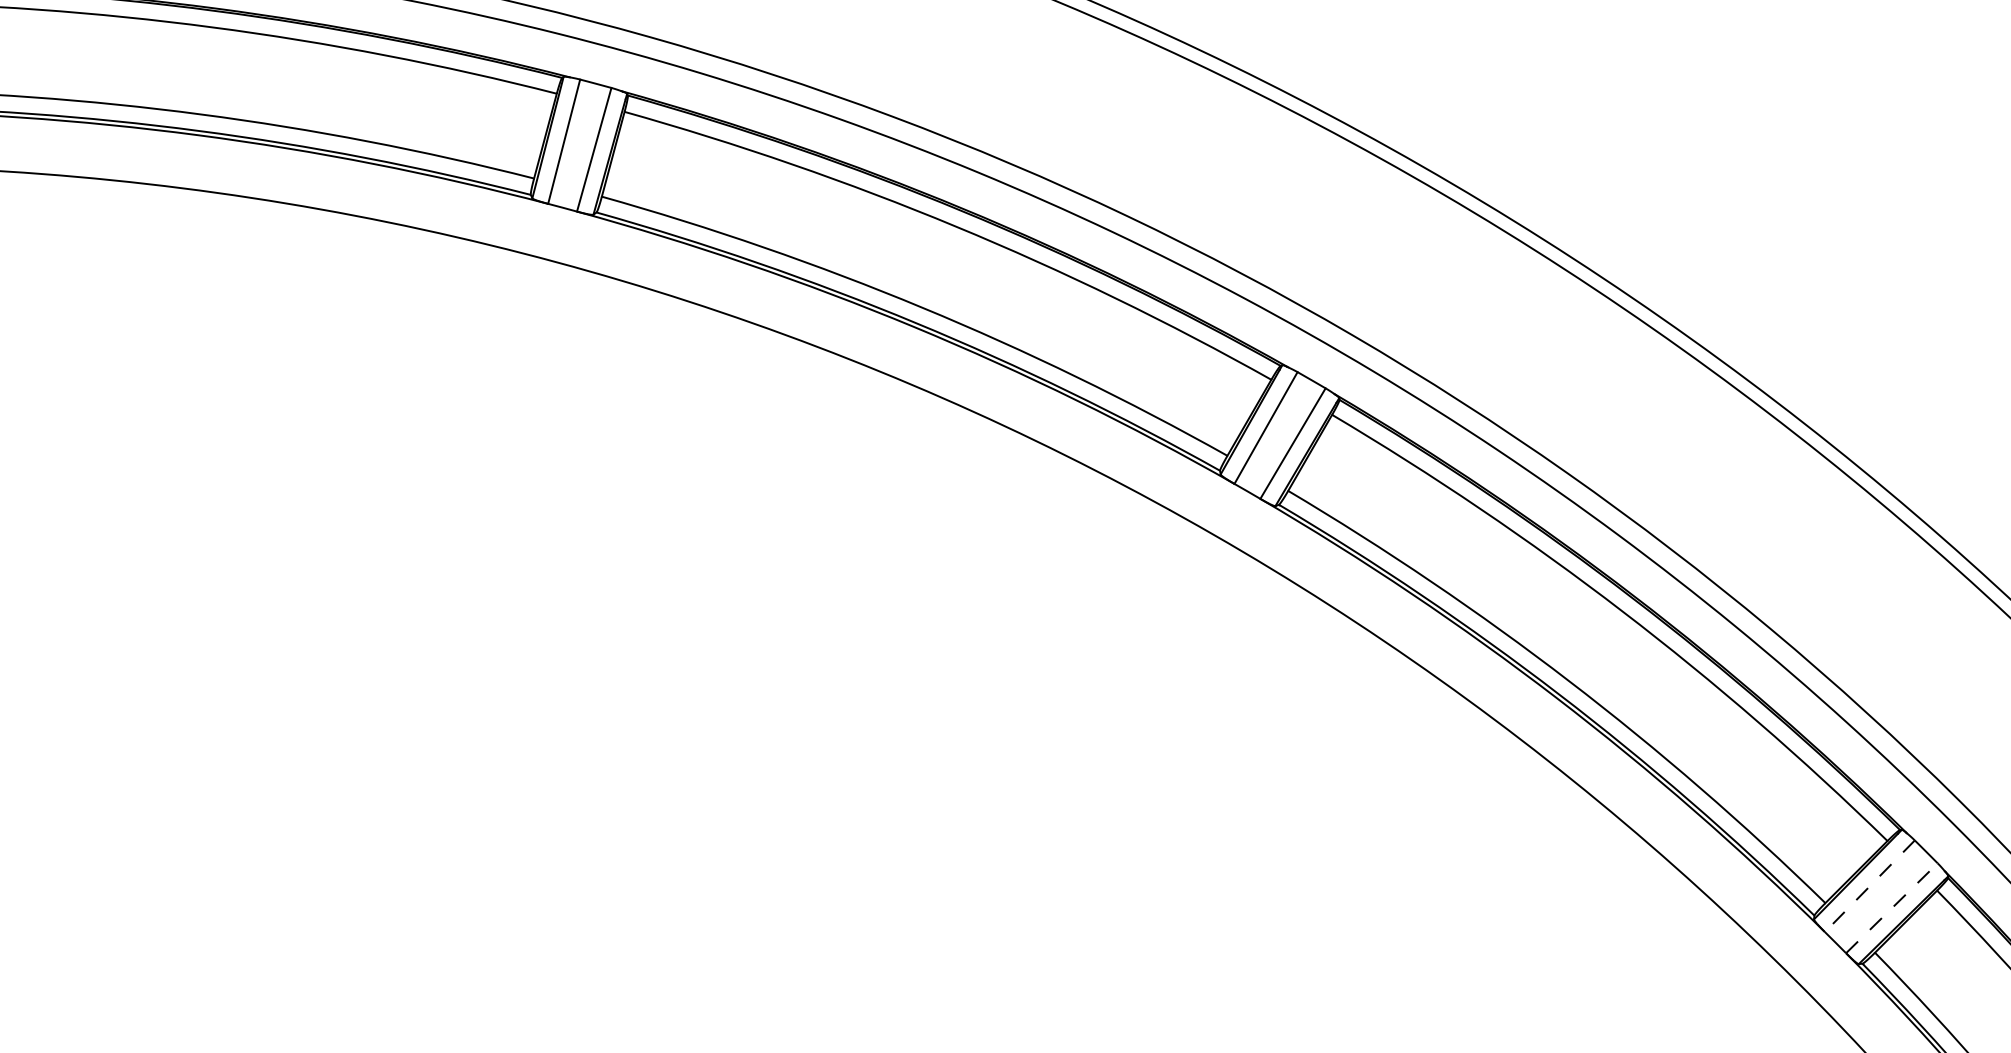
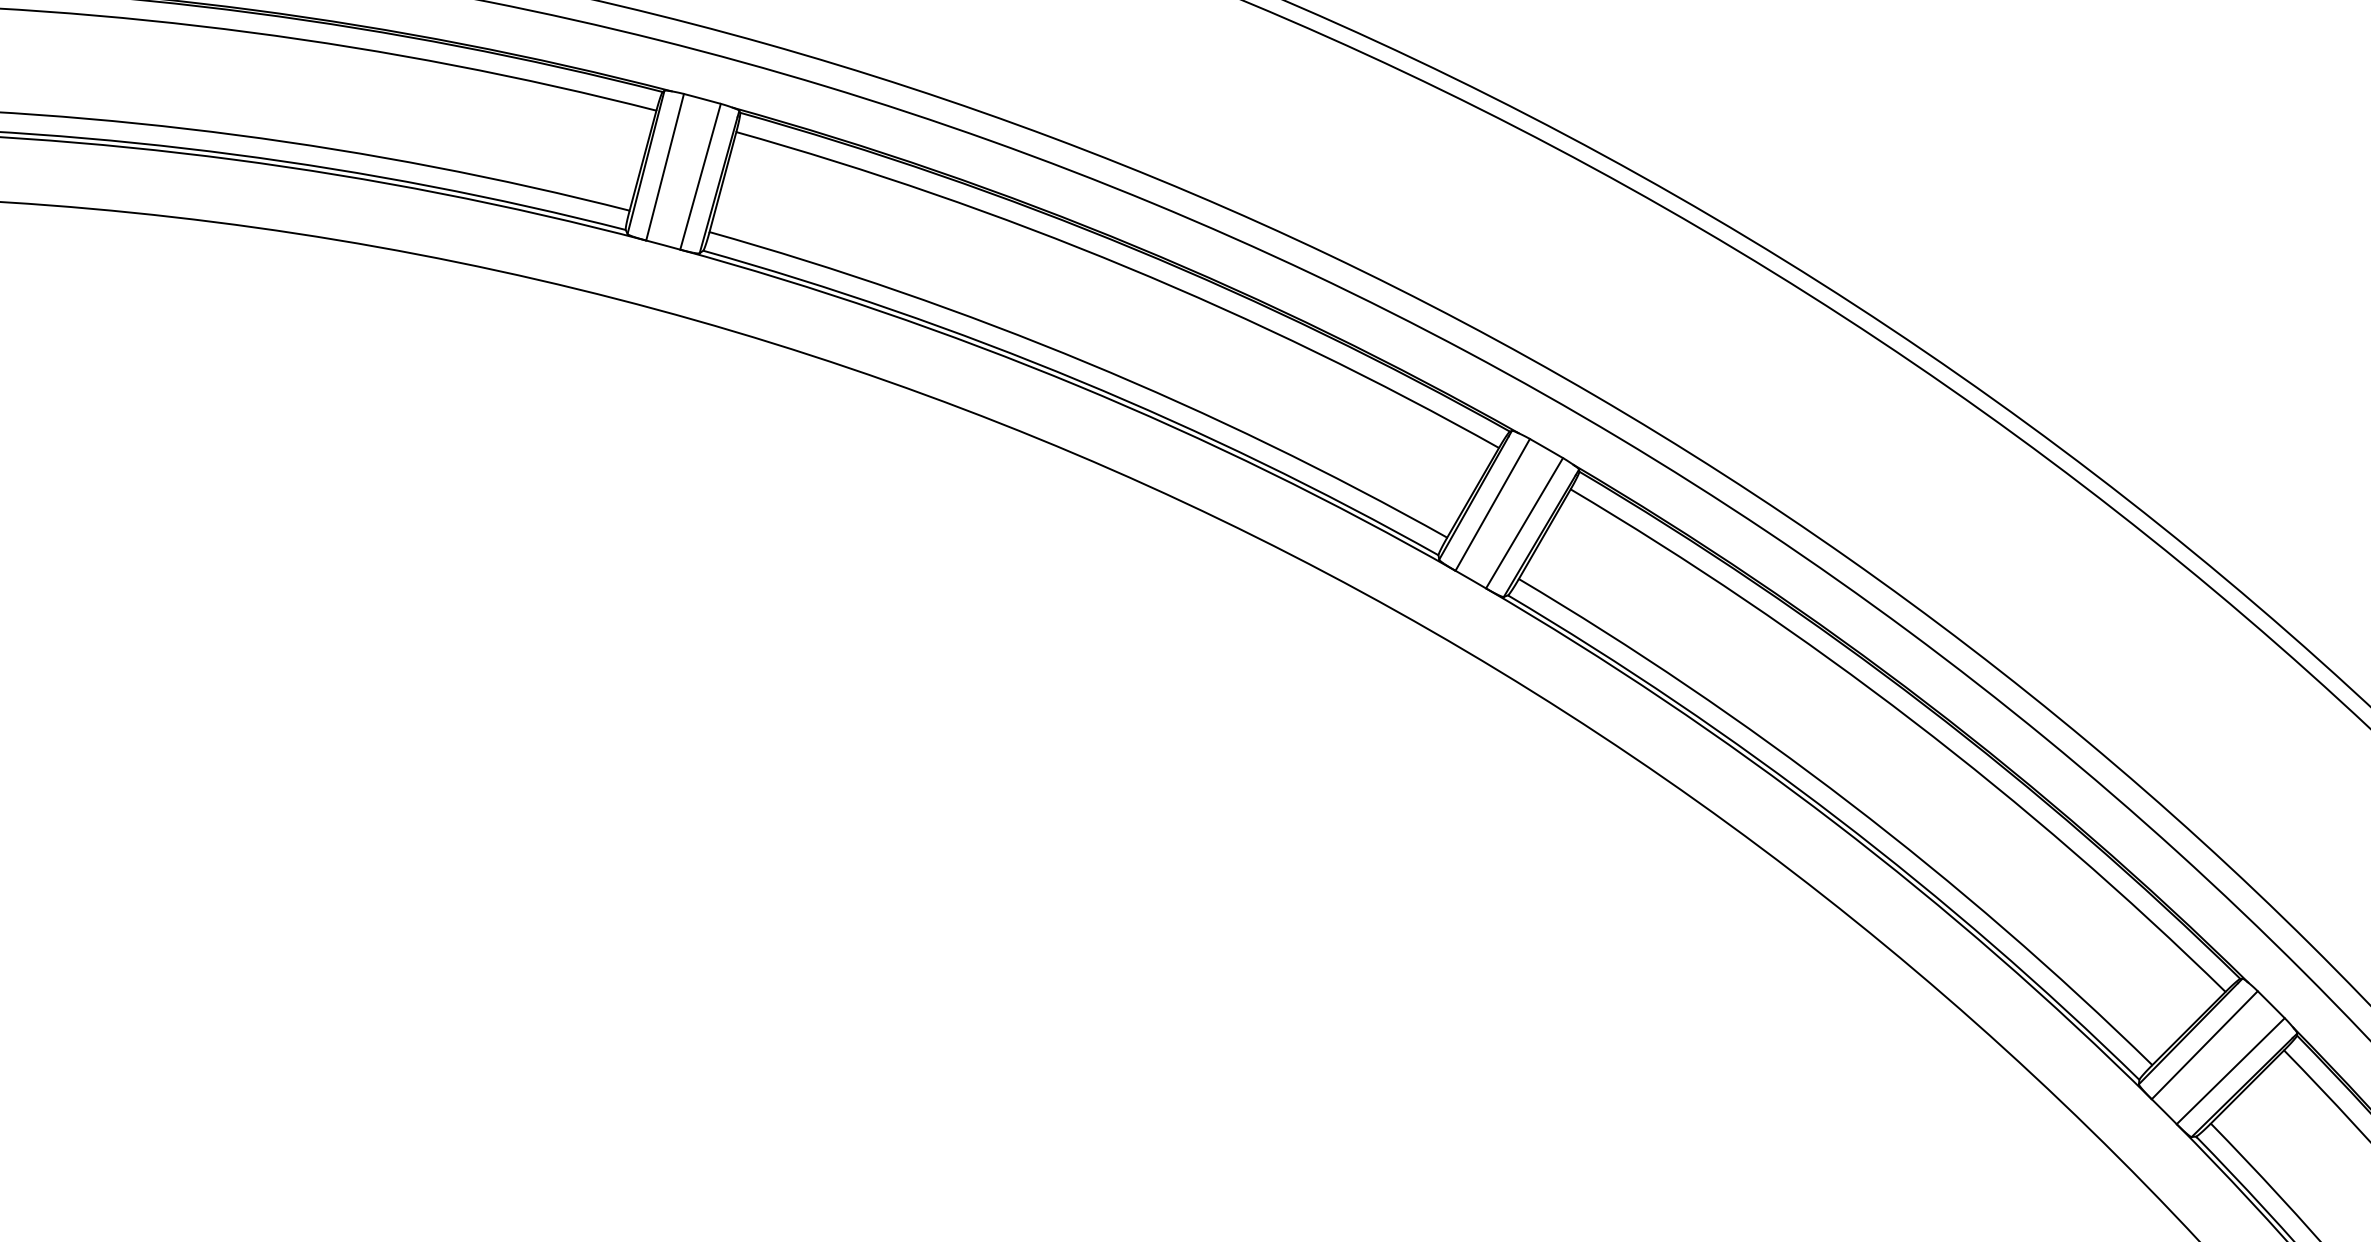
line: (1869, 886) -> (2204, 1045), dashed -> solid
line: (1892, 907) -> (2231, 1070), dashed -> solid

